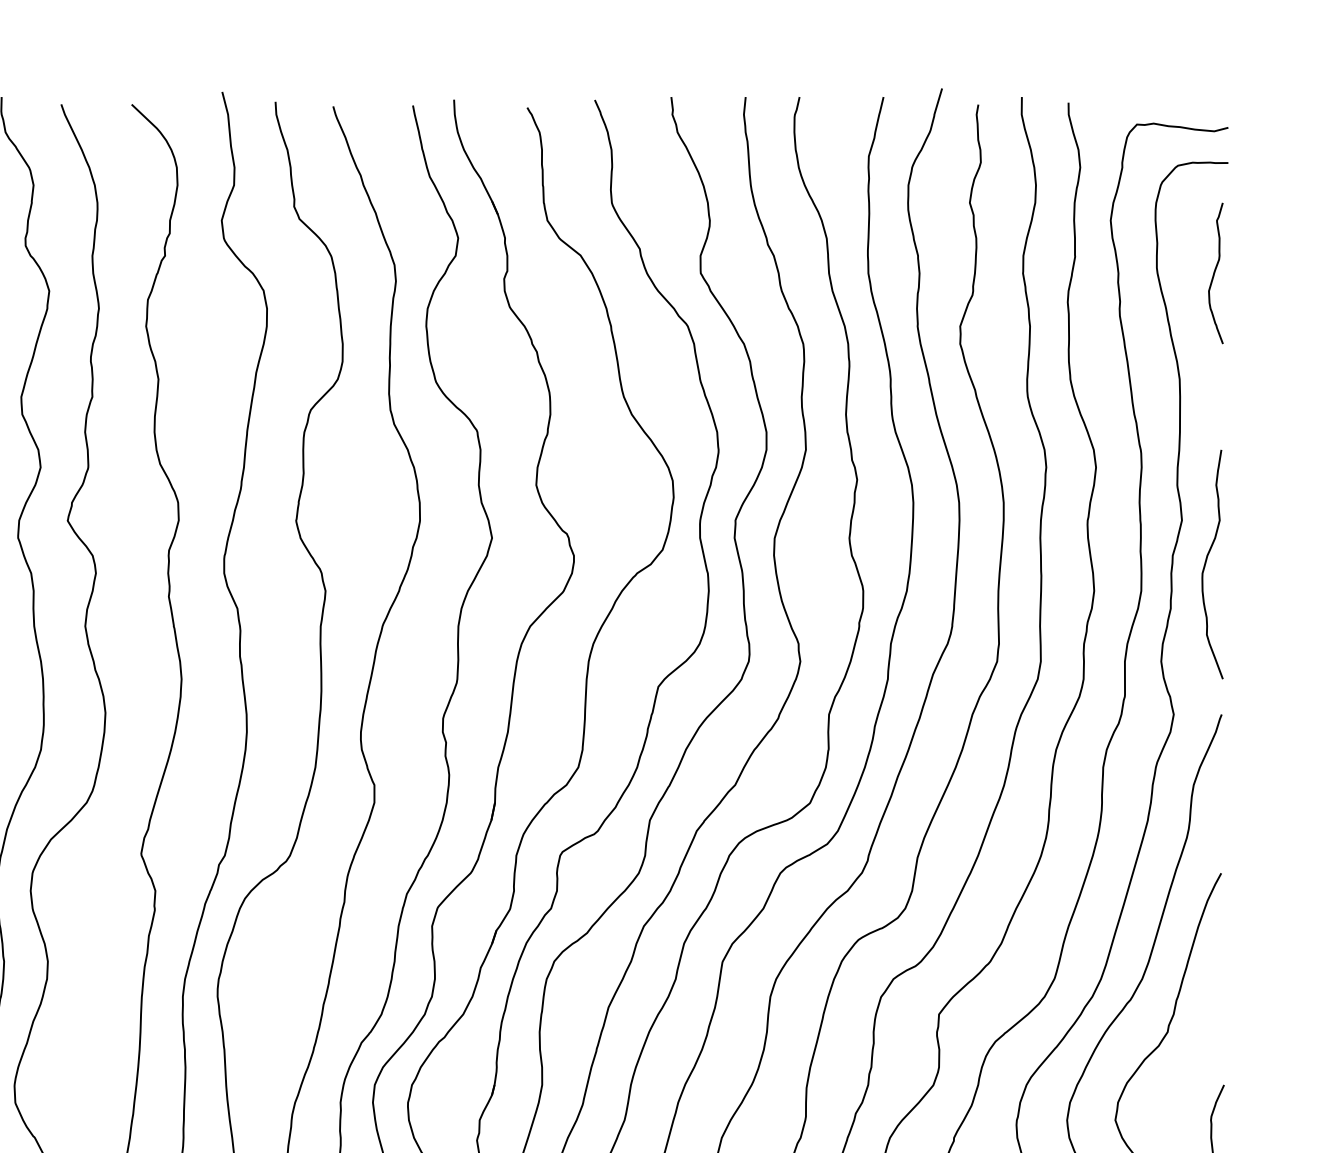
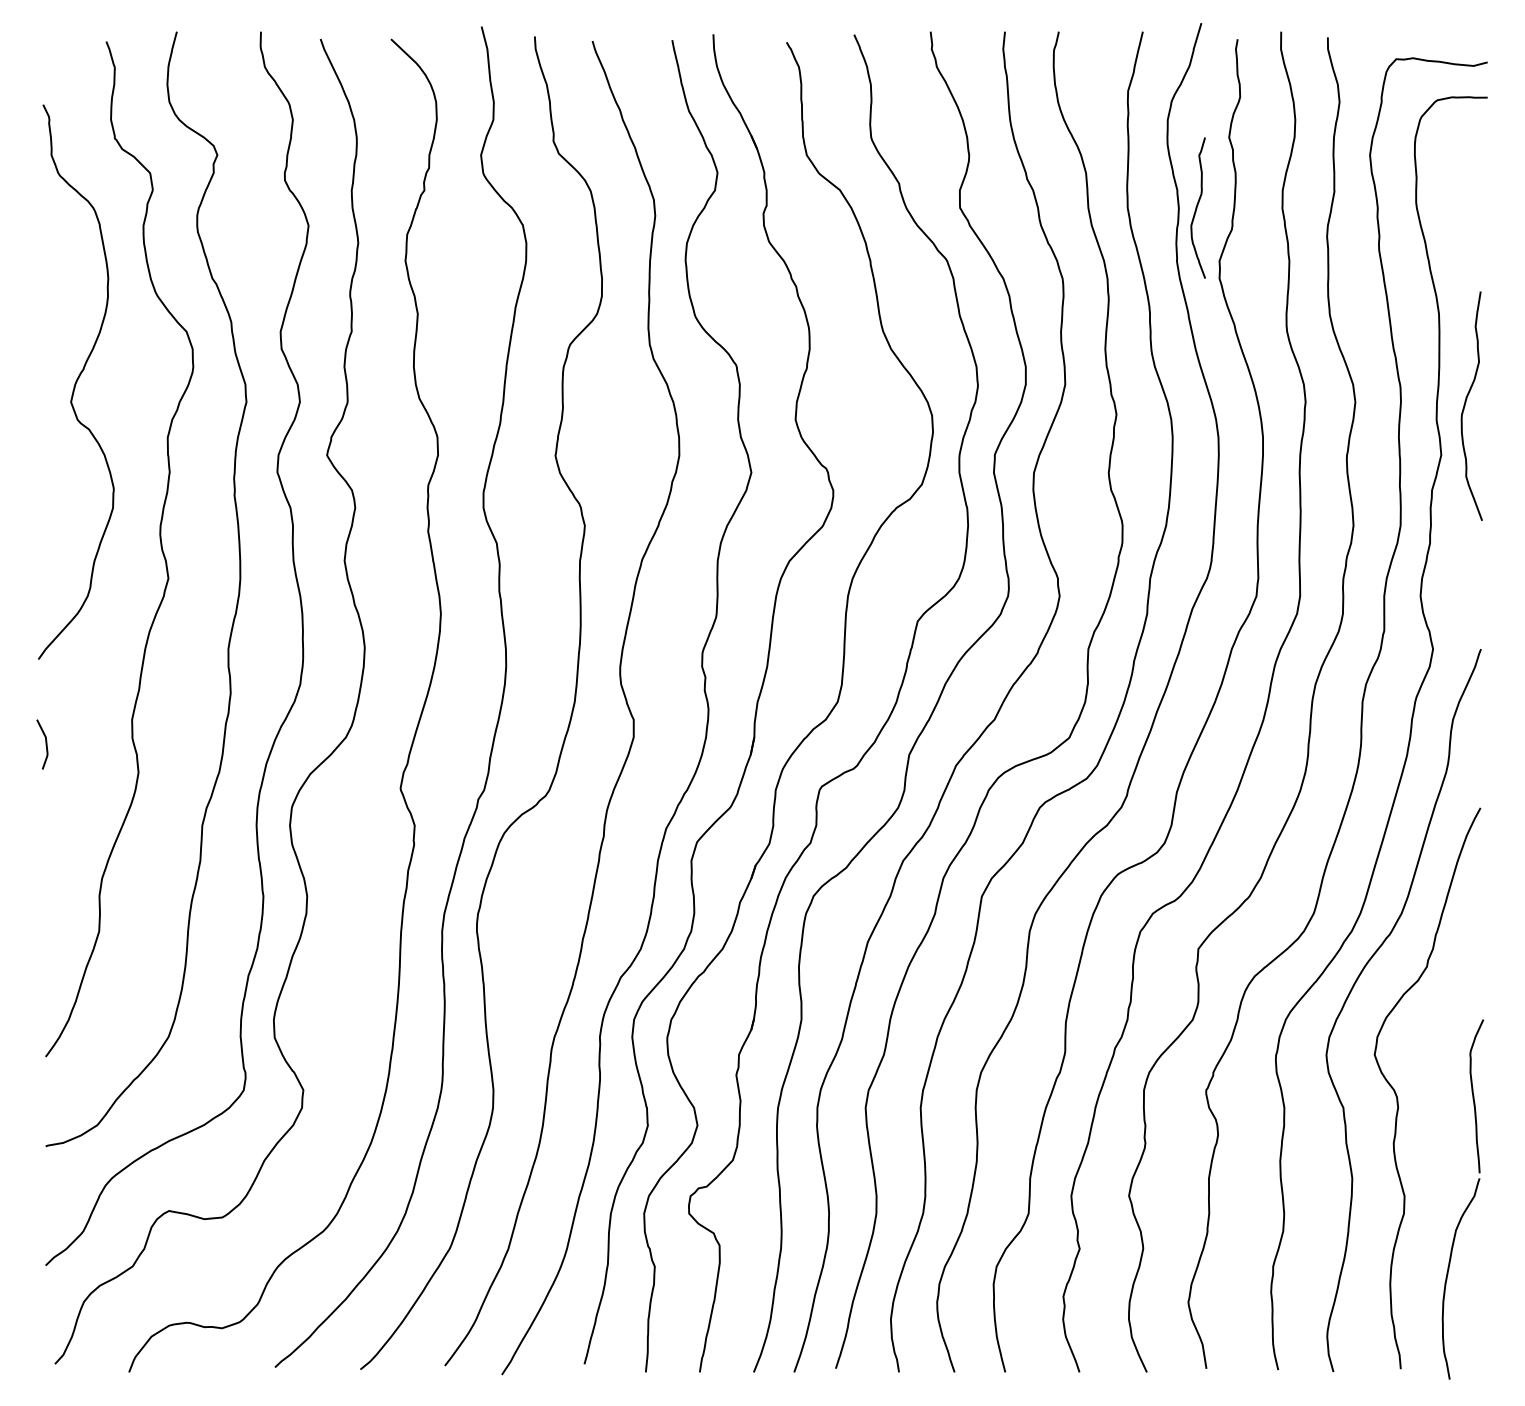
curve: (1215, 272) -> (1197, 207), moved
curve: (1207, 560) -> (1466, 402), moved

